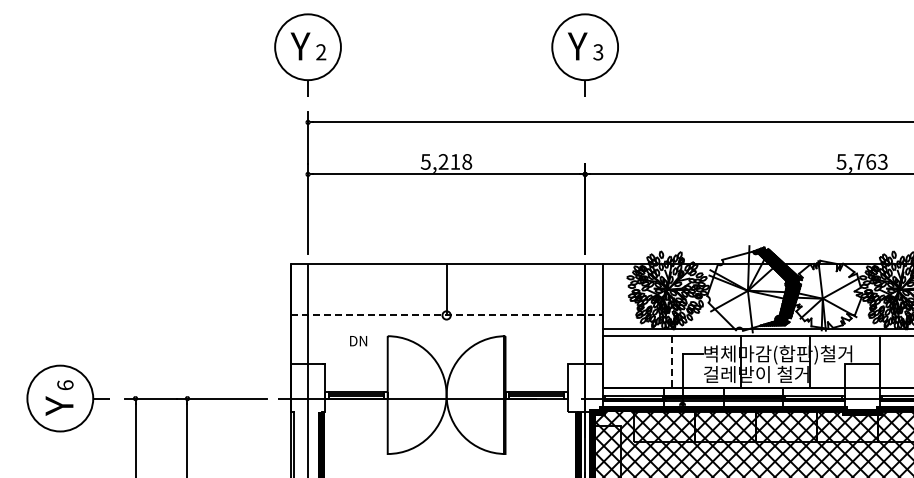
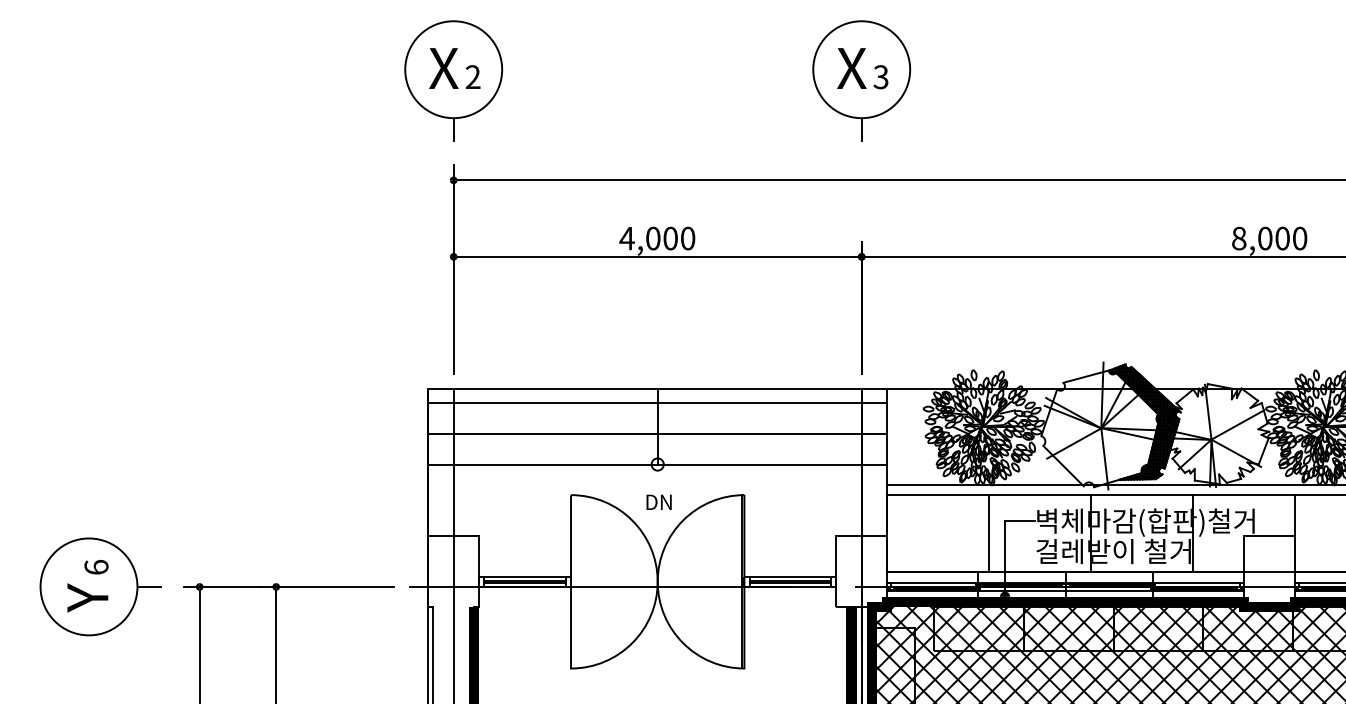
text: (300, 46) -> (442, 68), Y -> X
text: (577, 46) -> (850, 68), Y -> X
text: (446, 161) -> (657, 237), 5,218 -> 4,000
text: (861, 161) -> (1268, 237), 5,763 -> 8,000
line: (446, 273) -> (657, 402), added
line: (446, 294) -> (657, 433), added
line: (446, 315) -> (657, 464), dashed -> solid
text: (358, 341) -> (659, 502), moved
line: (671, 362) -> (988, 533), dashed -> solid

